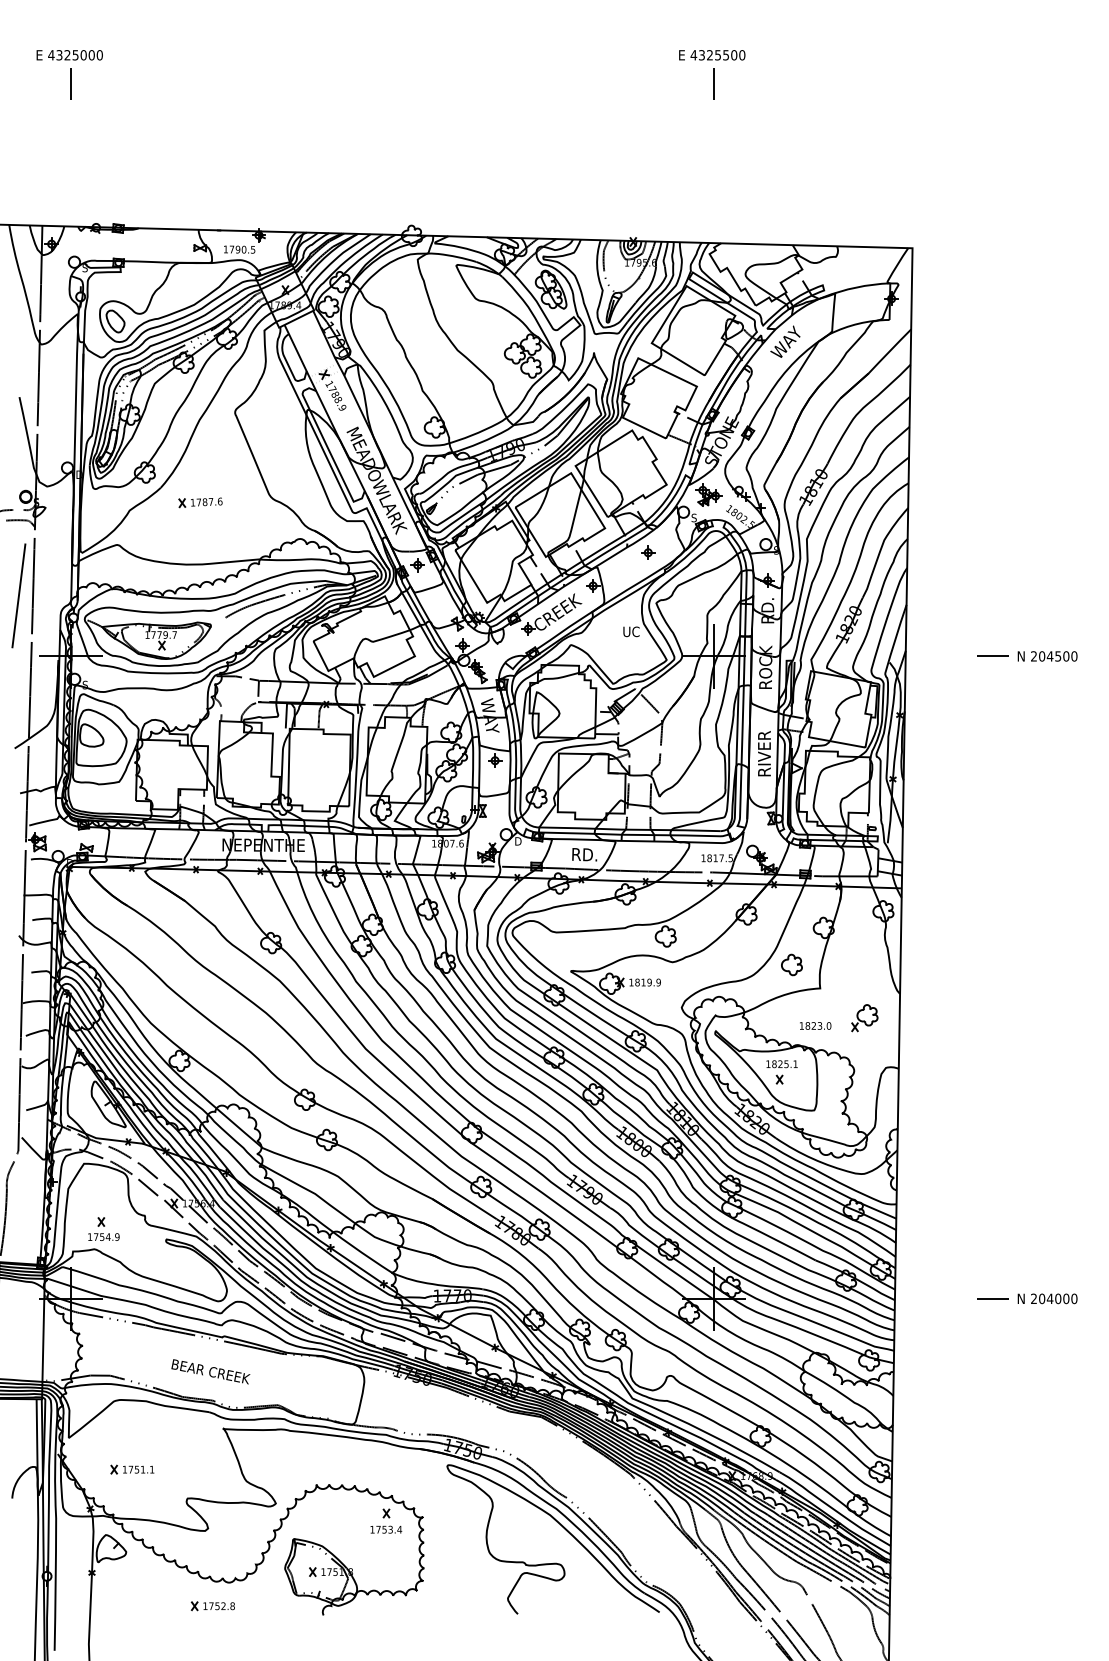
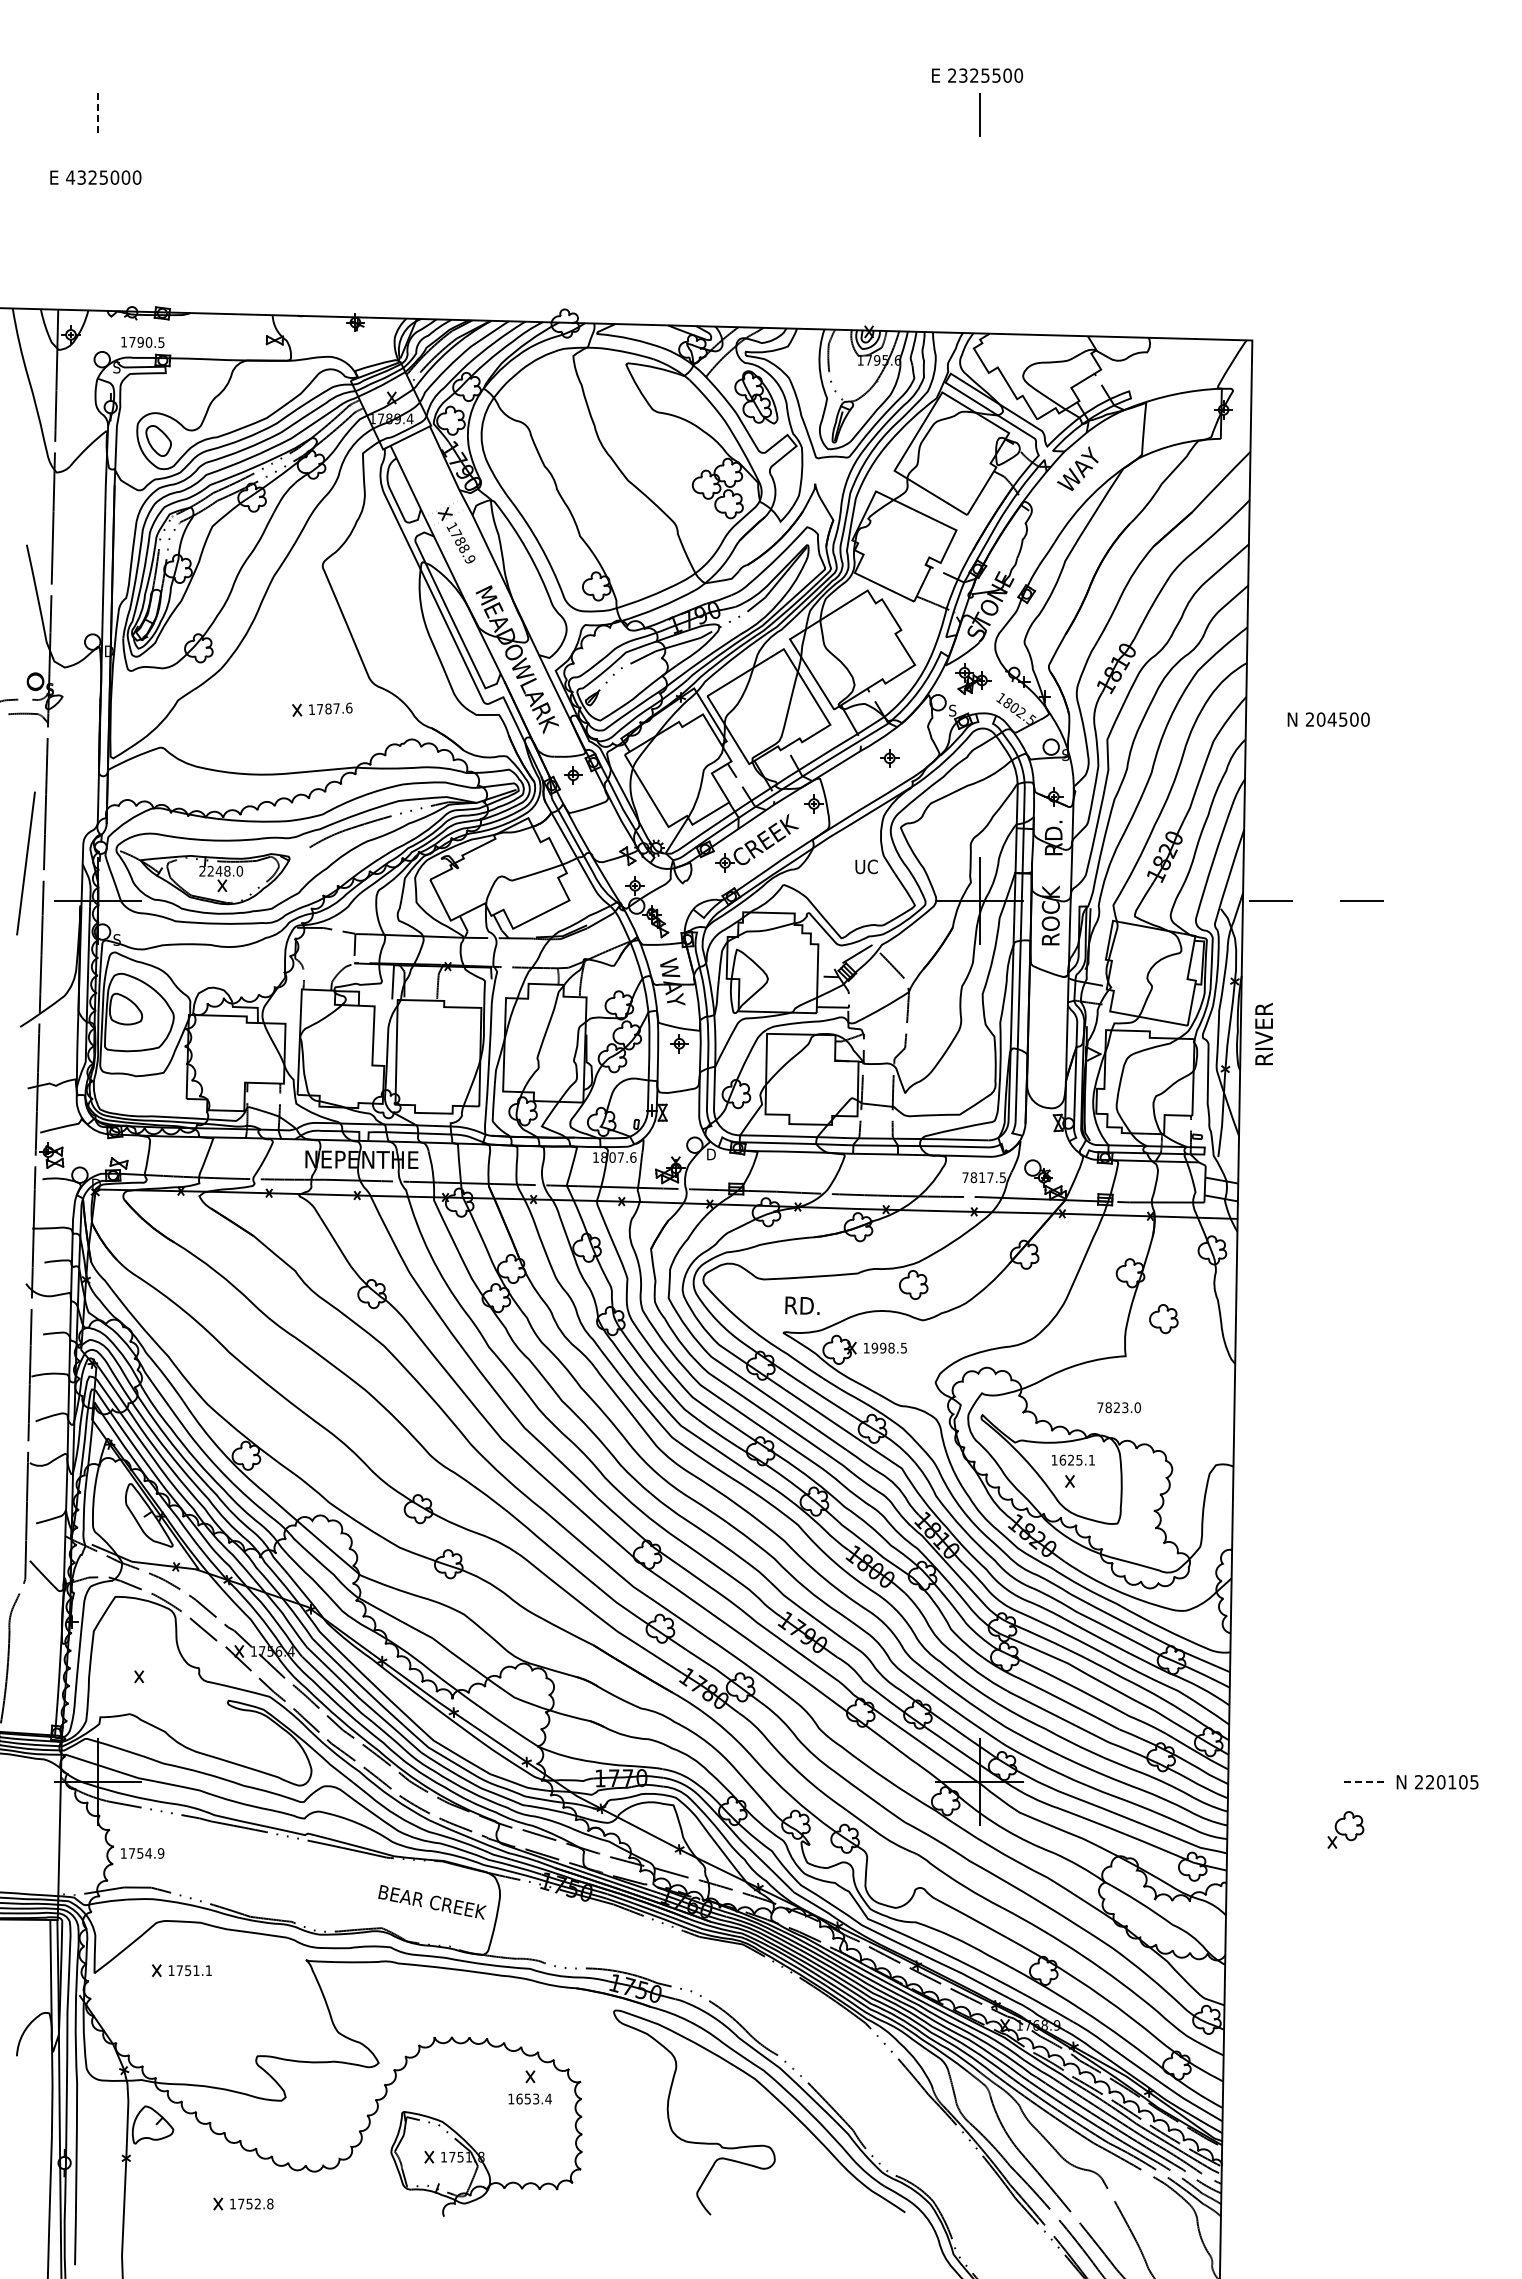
text: (69, 55) -> (95, 177), moved
text: (693, 55) -> (951, 75), 4325500 -> 2325500
line: (71, 84) -> (97, 115), solid -> dashed
text: (239, 249) -> (142, 342), moved
part: (200, 502) -> (322, 709), moved
line: (18, 595) -> (25, 863), moved
text: (161, 634) -> (221, 870), 1779.7 -> 2248.0
line: (925, 656) -> (1270, 900), added
text: (1047, 656) -> (1328, 719), moved
text: (764, 753) -> (1263, 1033), moved
text: (584, 854) -> (802, 1305), moved
text: (703, 858) -> (965, 1177), 1817.5 -> 7817.5
part: (791, 965) -> (1163, 1319), moved
text: (648, 982) -> (889, 1347), 1819.9 -> 1998.5
part: (864, 1017) -> (1345, 1829), moved
text: (801, 1025) -> (1100, 1407), 1823.0 -> 7823.0
text: (774, 1063) -> (1062, 1459), 1825.1 -> 1625.1
text: (103, 1237) -> (142, 1853), moved
line: (992, 1299) -> (1361, 1782), solid -> dashed
text: (1057, 1299) -> (1451, 1782), 204000 -> 220105
text: (210, 1371) -> (432, 1902), moved
part: (132, 1469) -> (181, 1970), moved
text: (378, 1529) -> (519, 2098), 1753.4 -> 1653.4
part: (213, 1605) -> (243, 2203), moved

